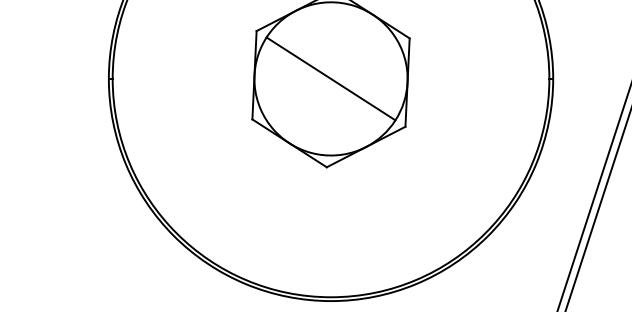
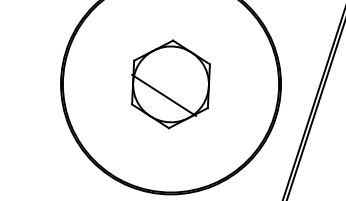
line: (329, 77) -> (163, 94), moved

